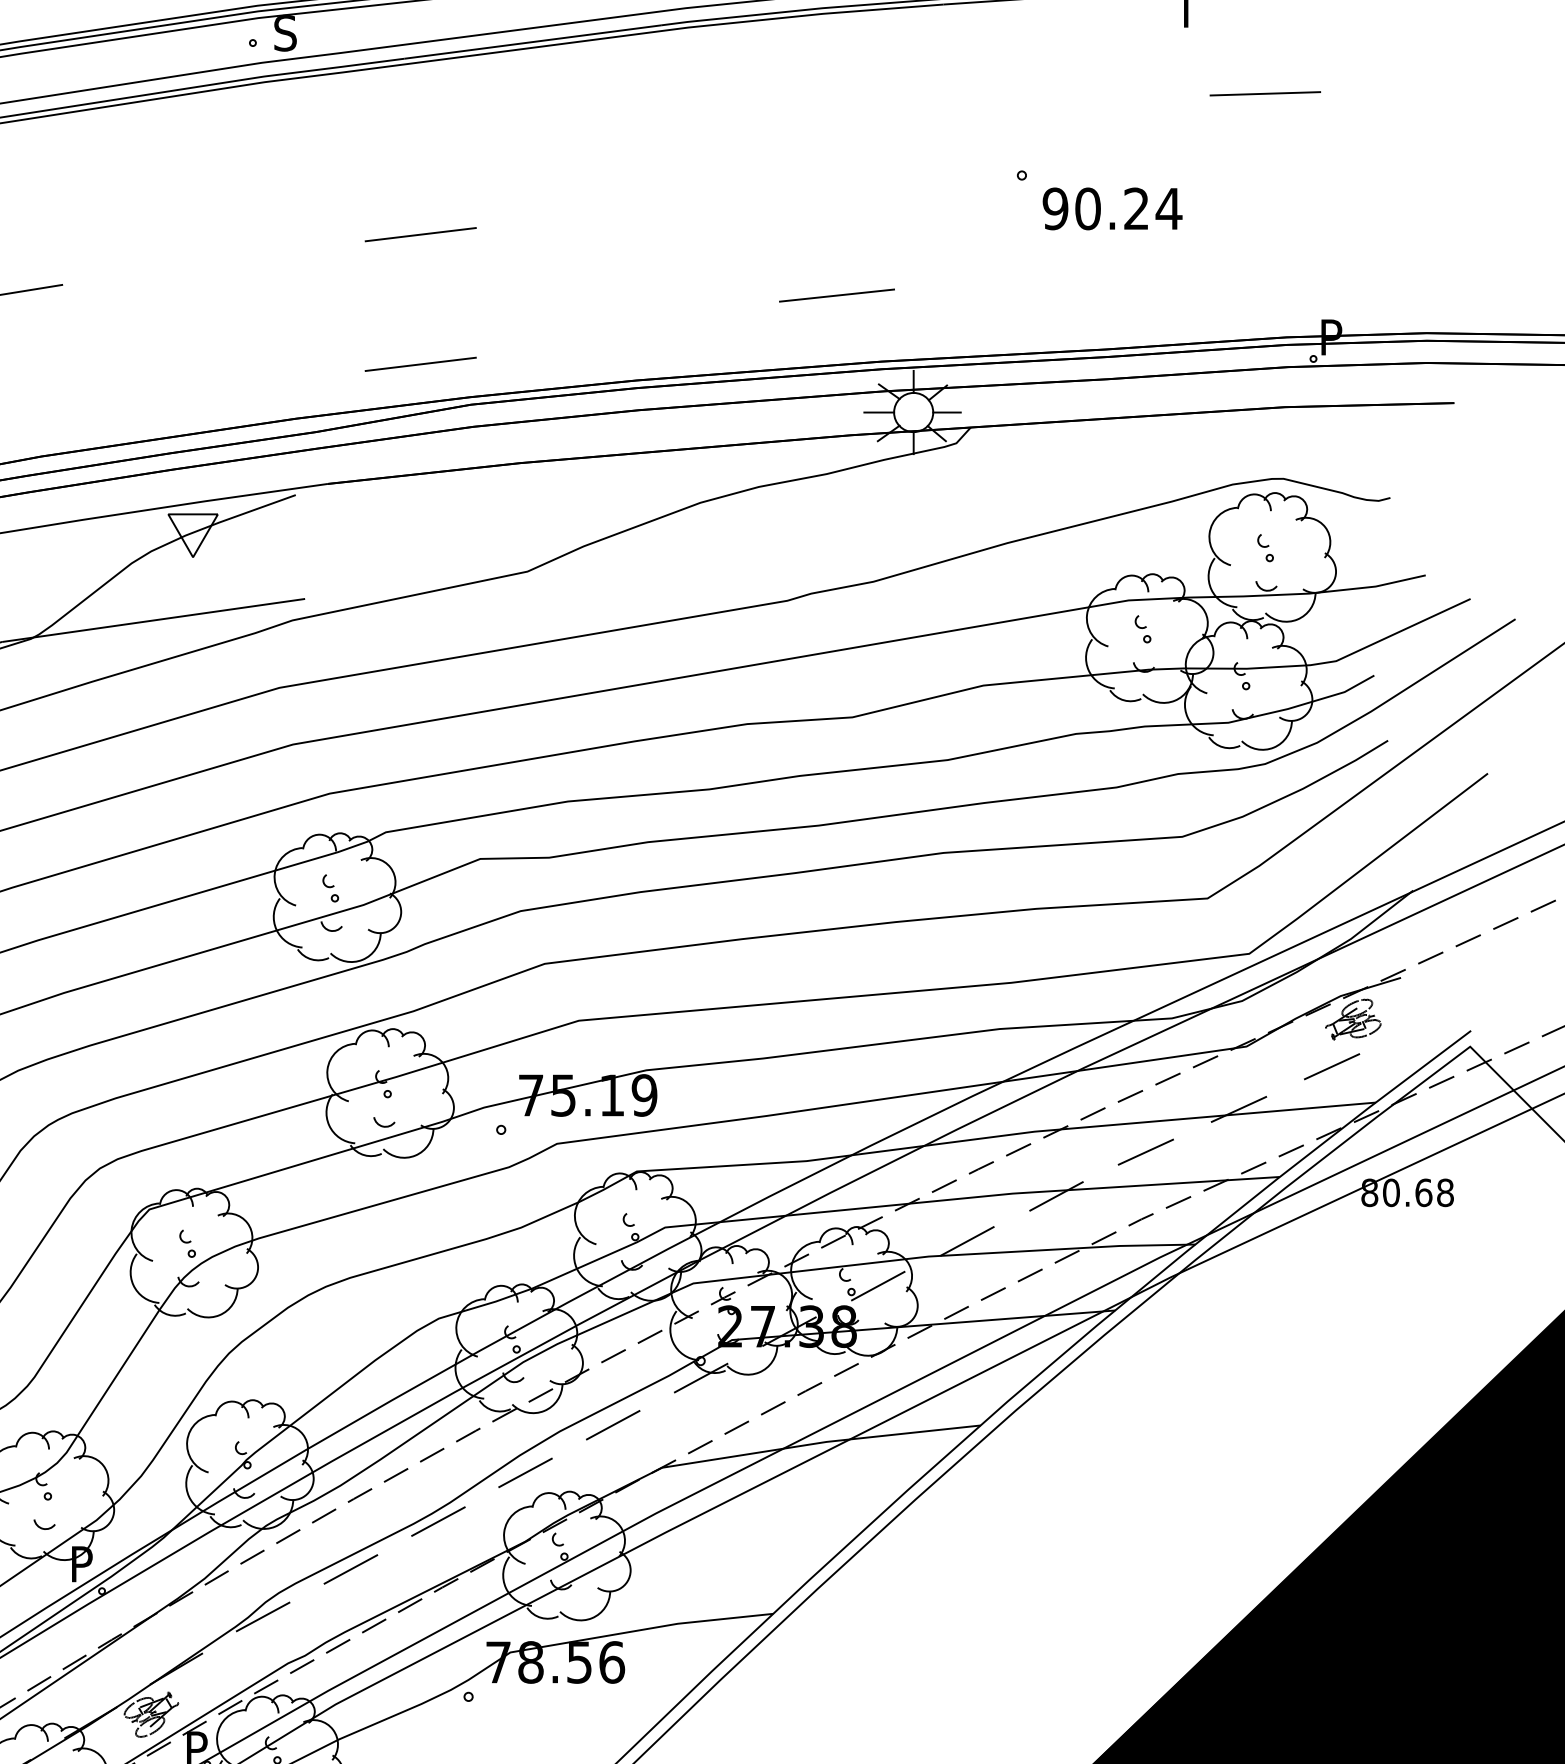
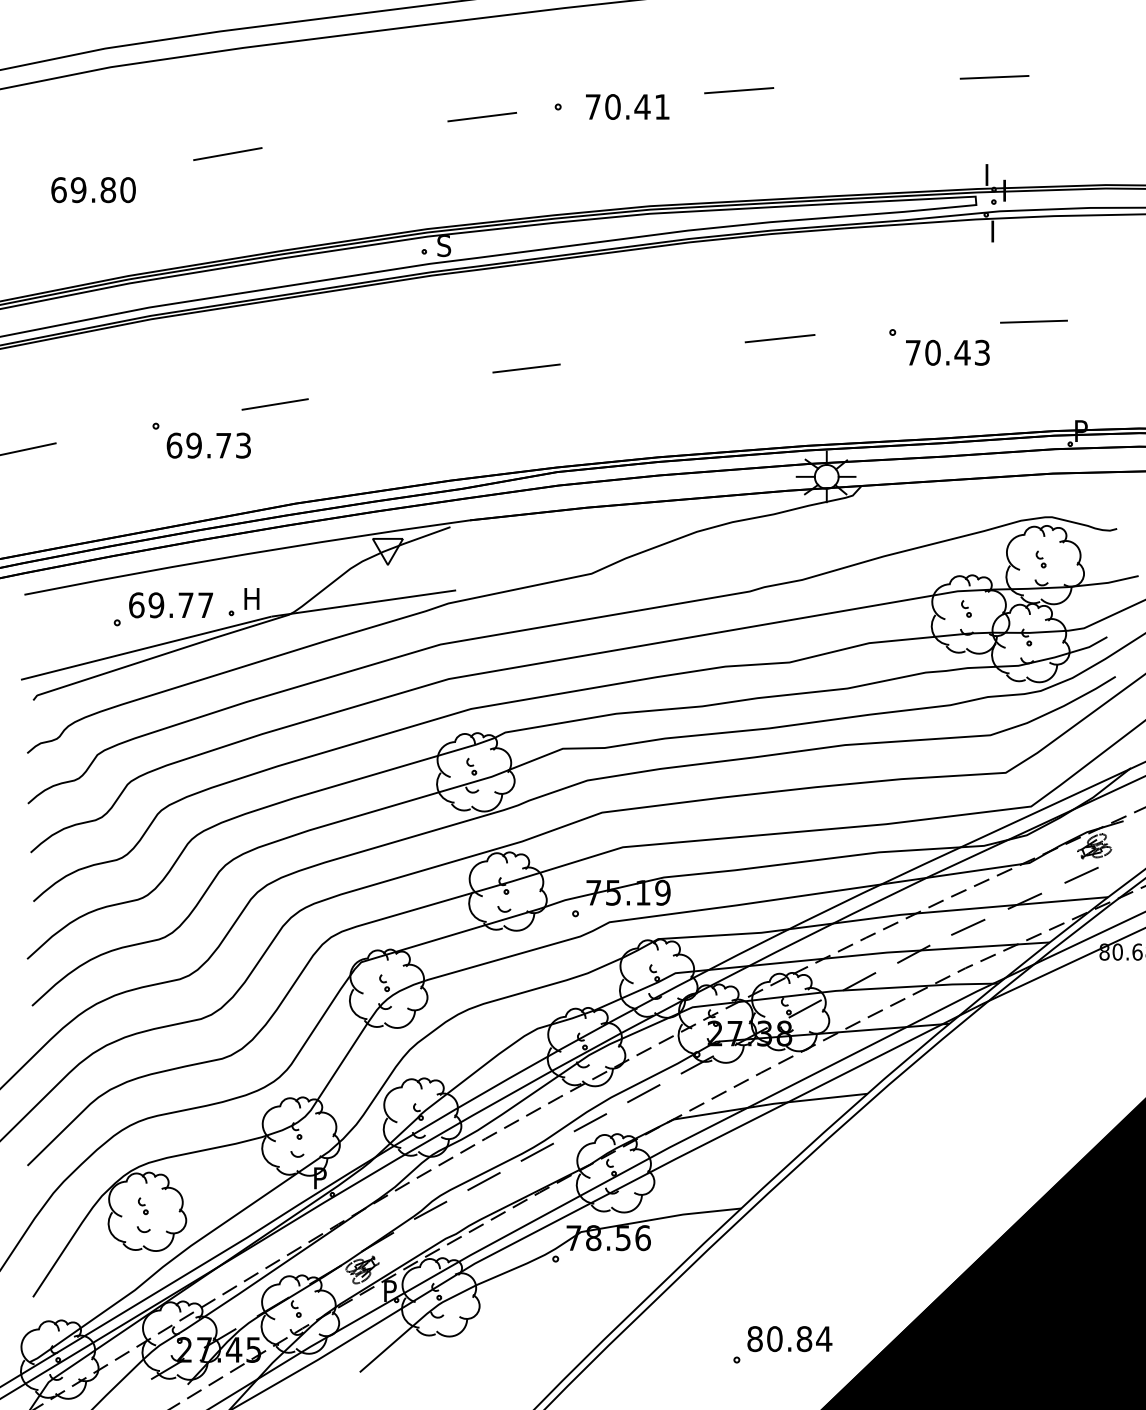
line: (1264, 93) -> (1033, 321), moved
text: (1111, 208) -> (947, 352), 90.24 -> 70.43
line: (836, 295) -> (779, 338), moved
line: (420, 364) -> (526, 447), removed

